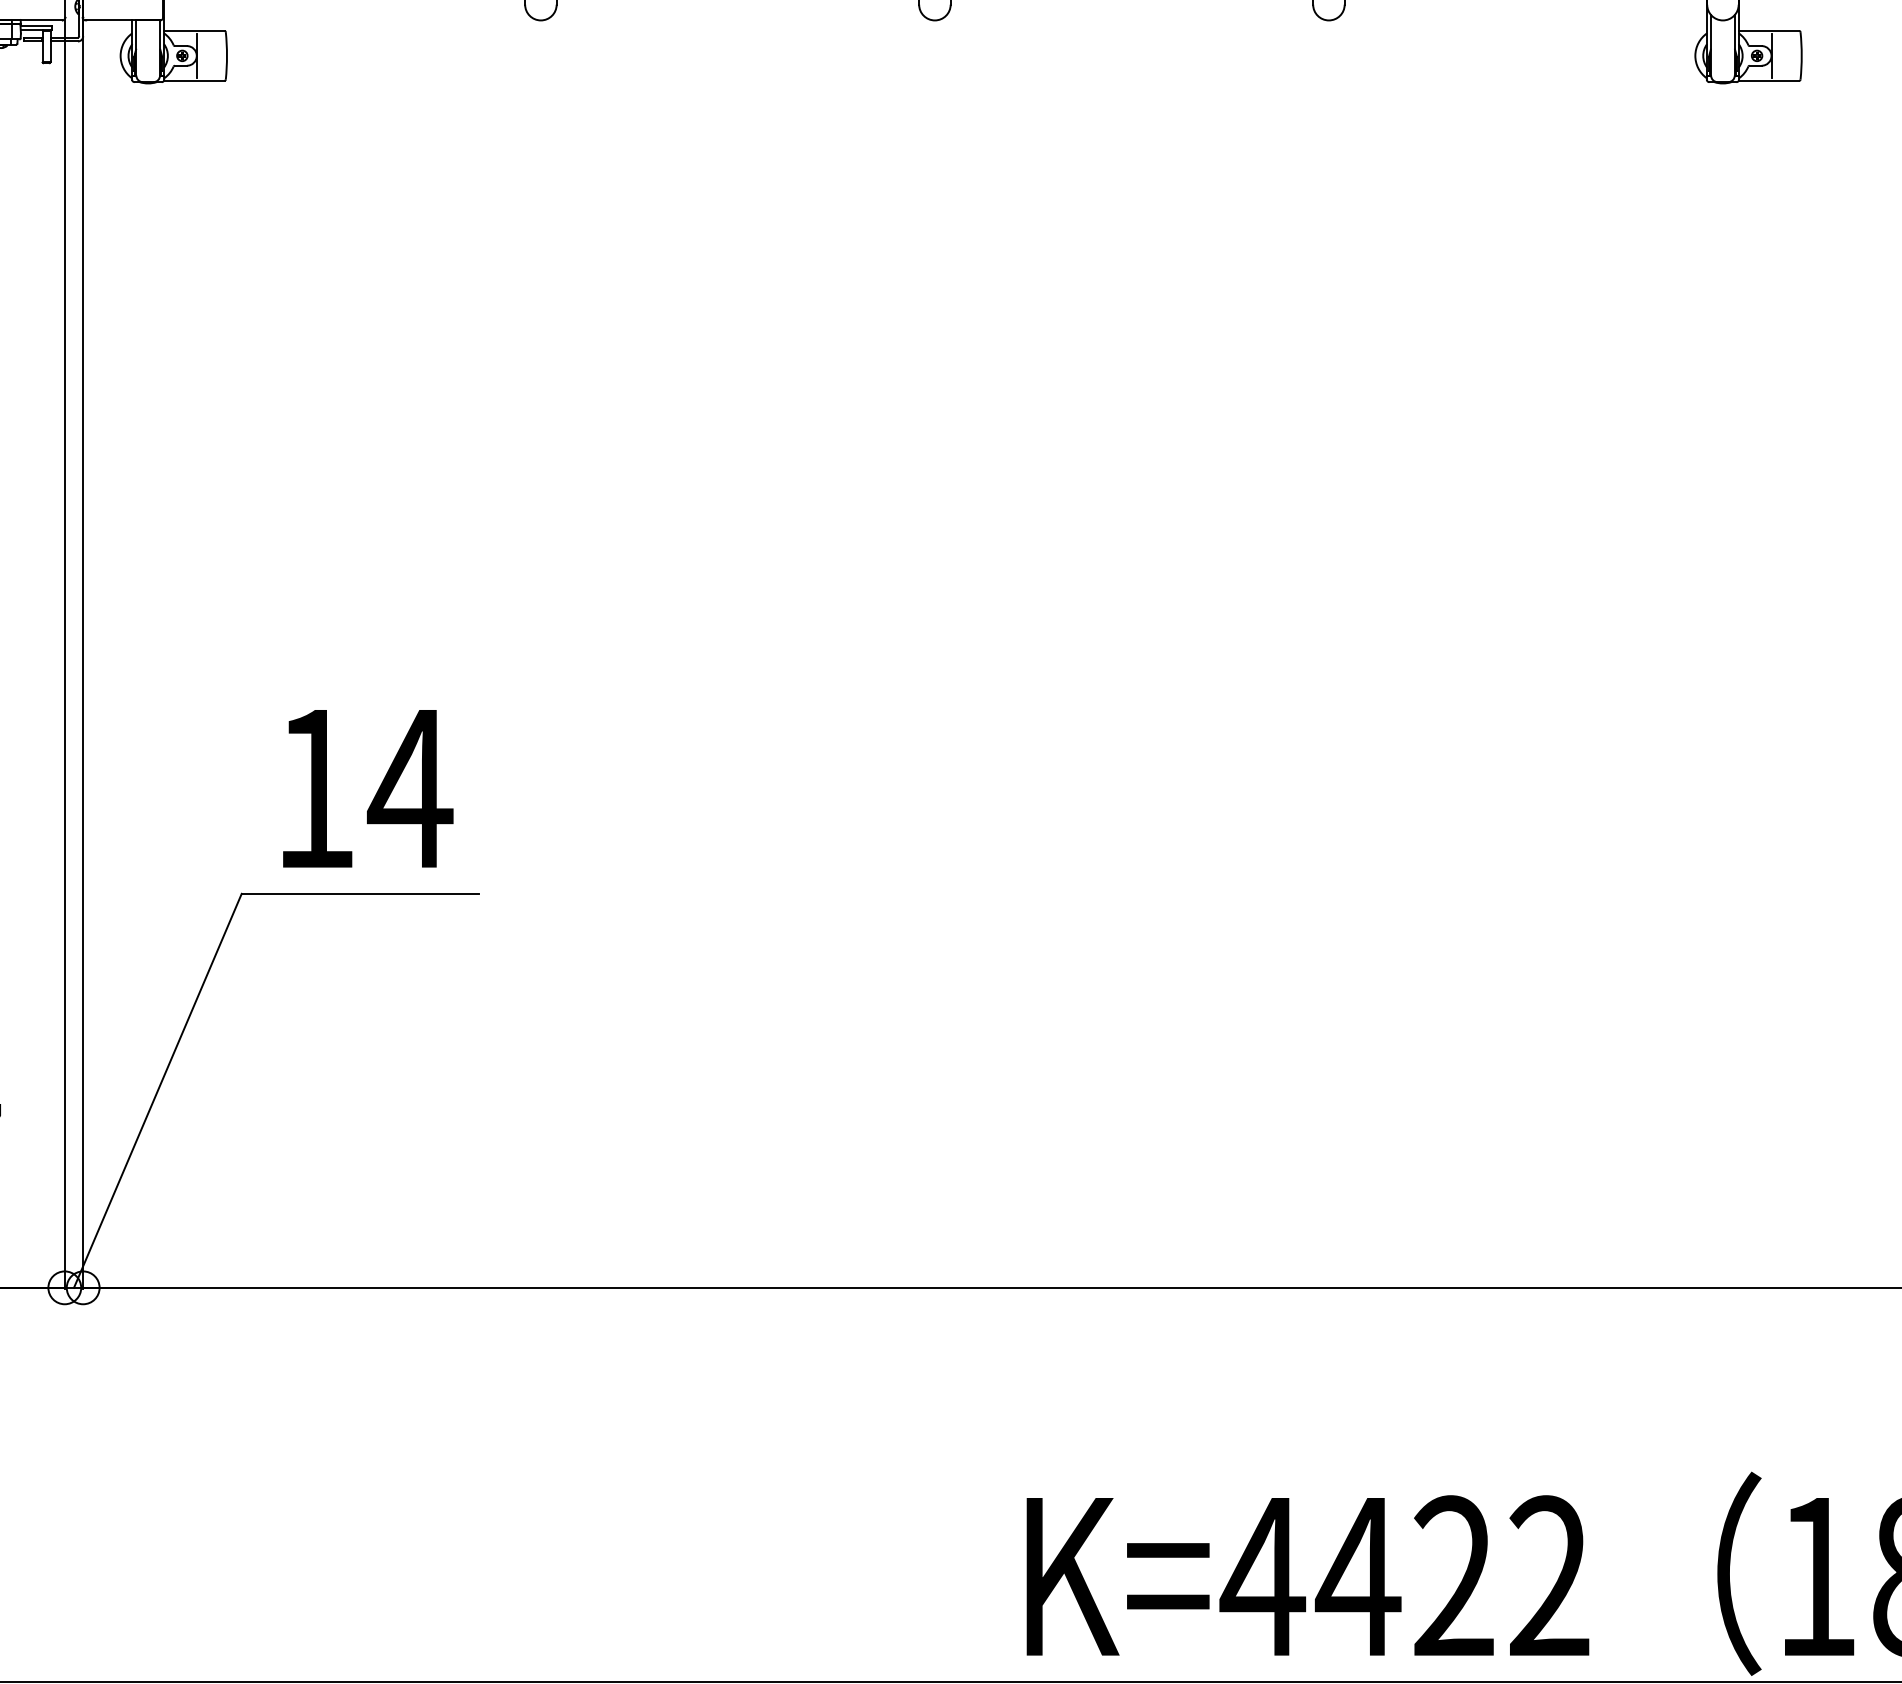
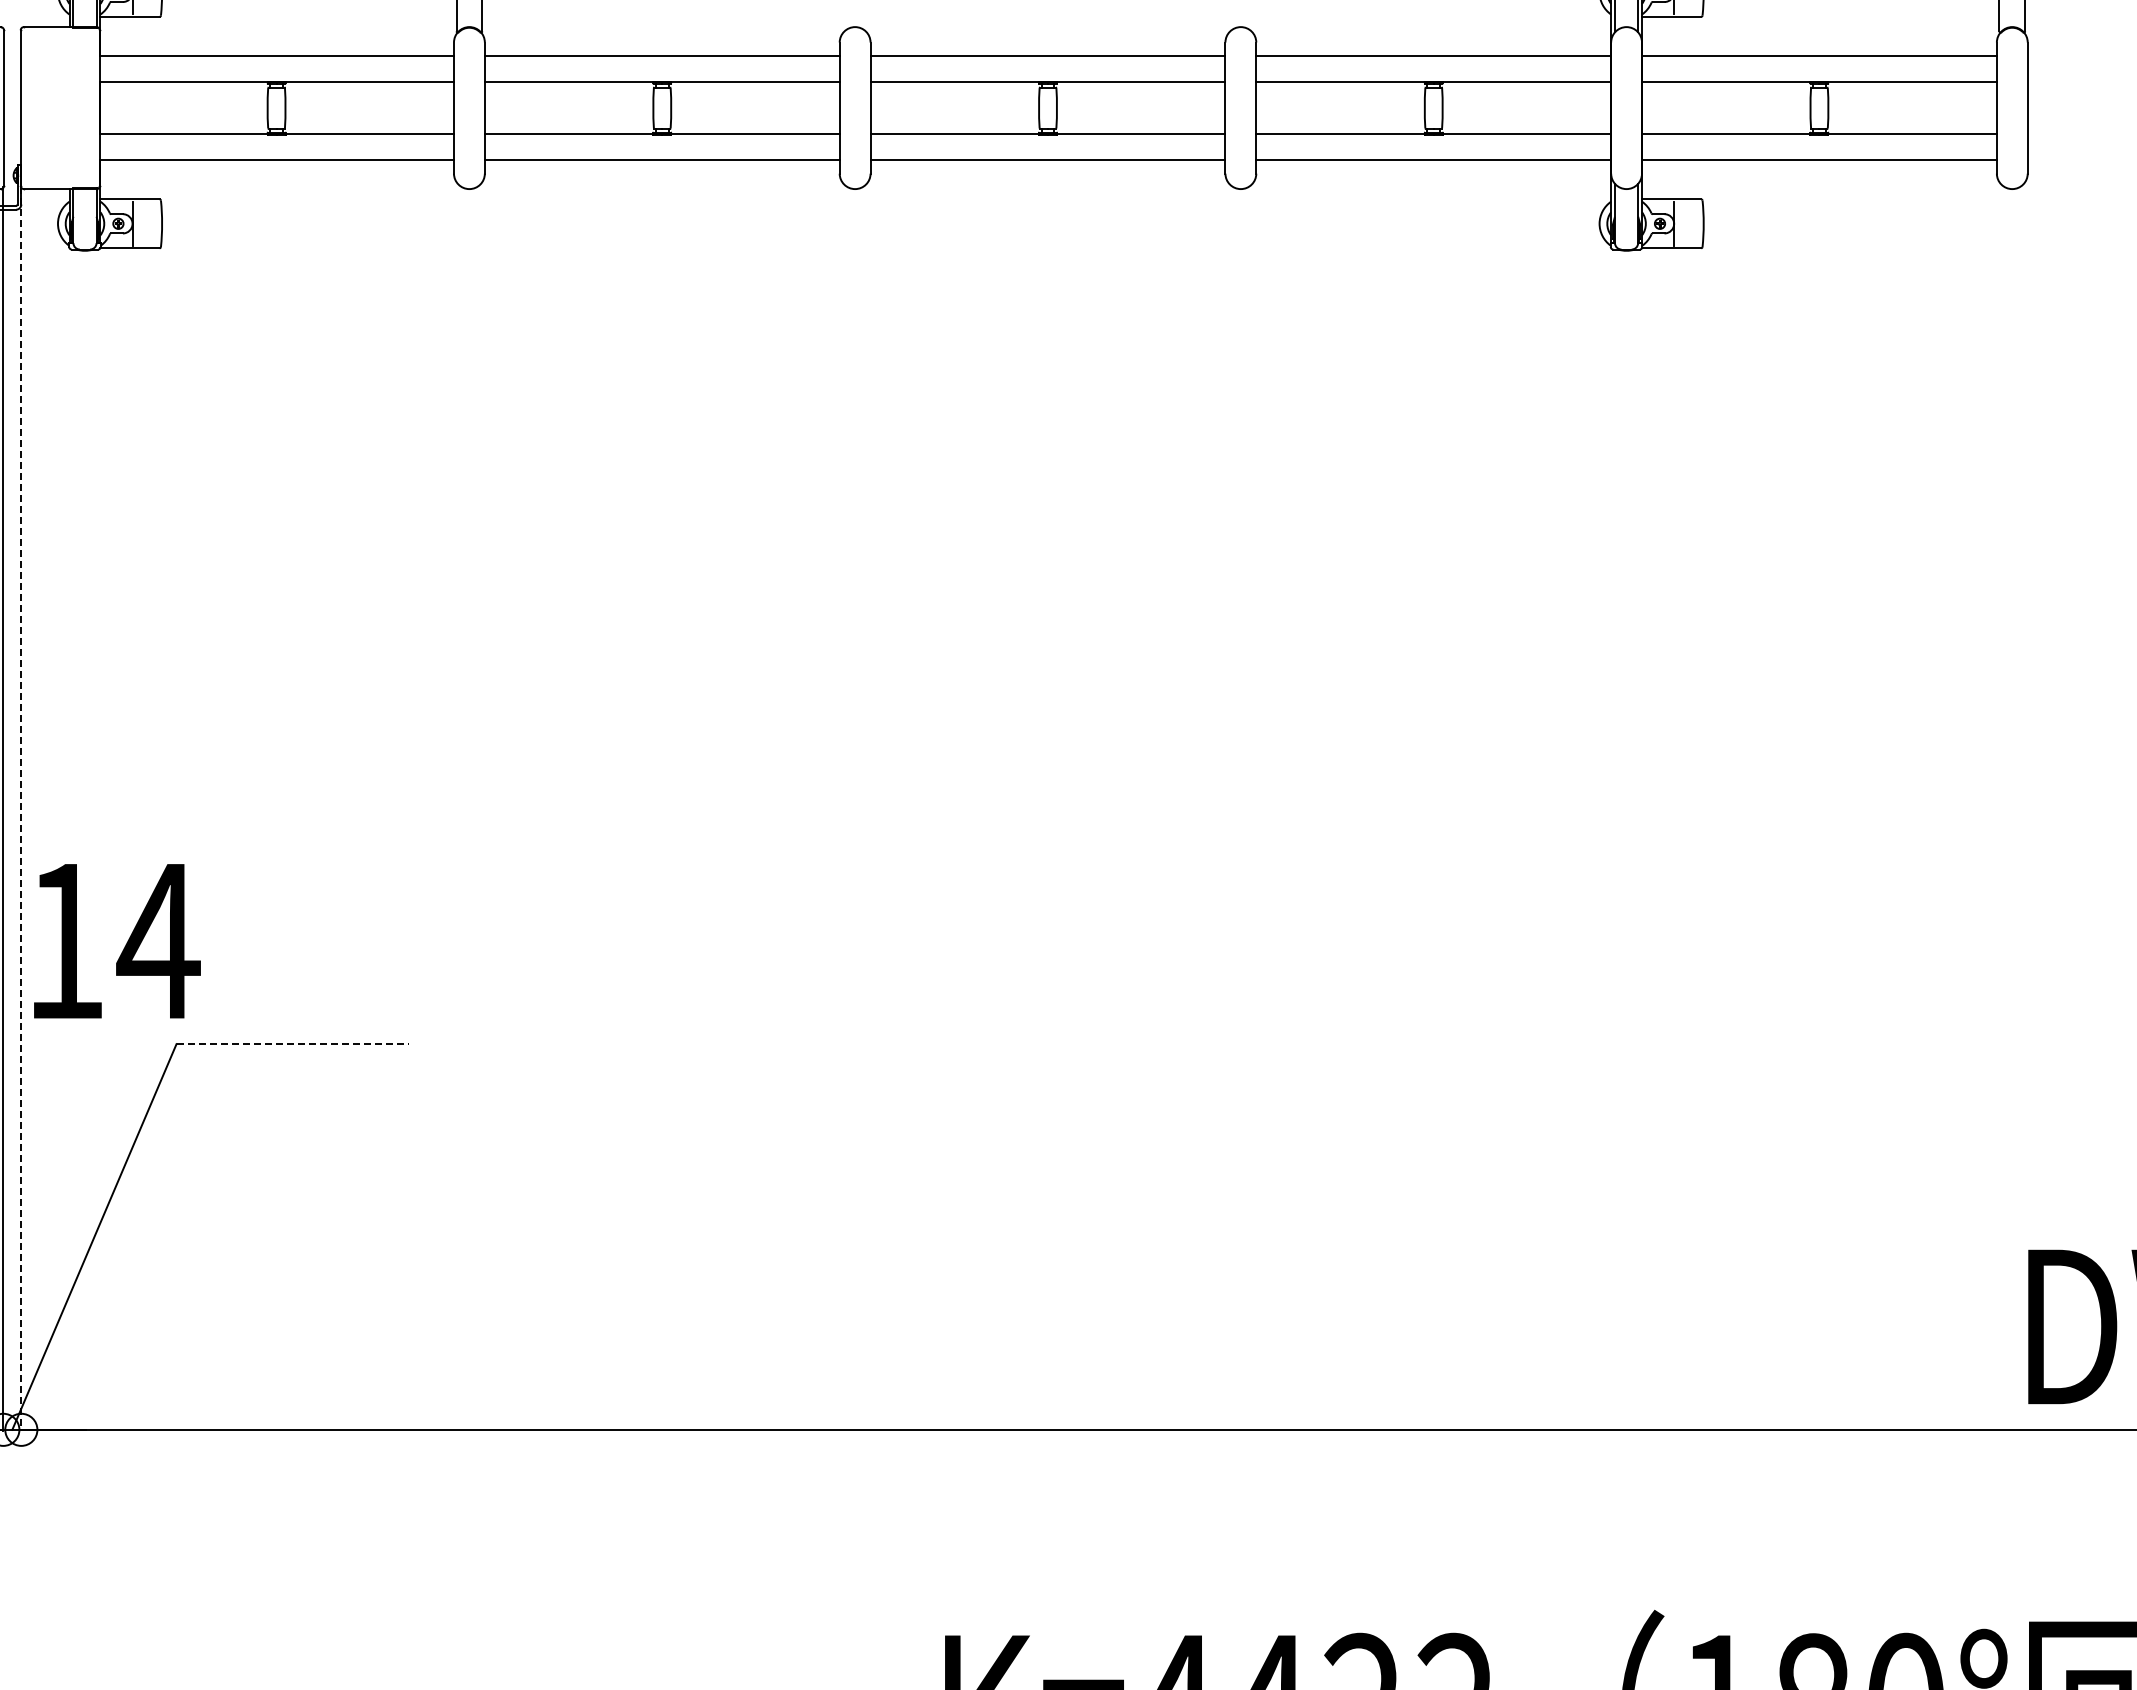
line: (83, 654) -> (21, 809), solid -> dashed
text: (368, 789) -> (117, 941), moved
line: (361, 894) -> (293, 1044), solid -> dashed

